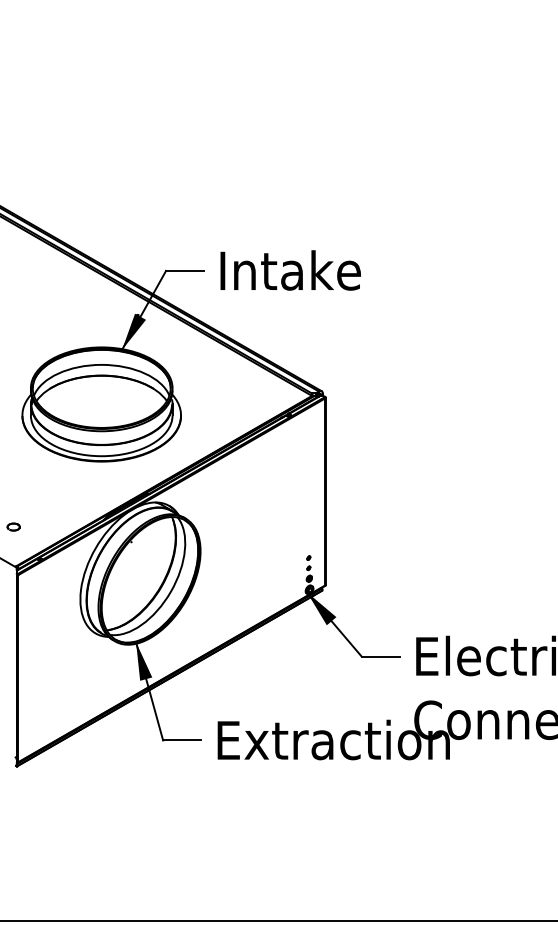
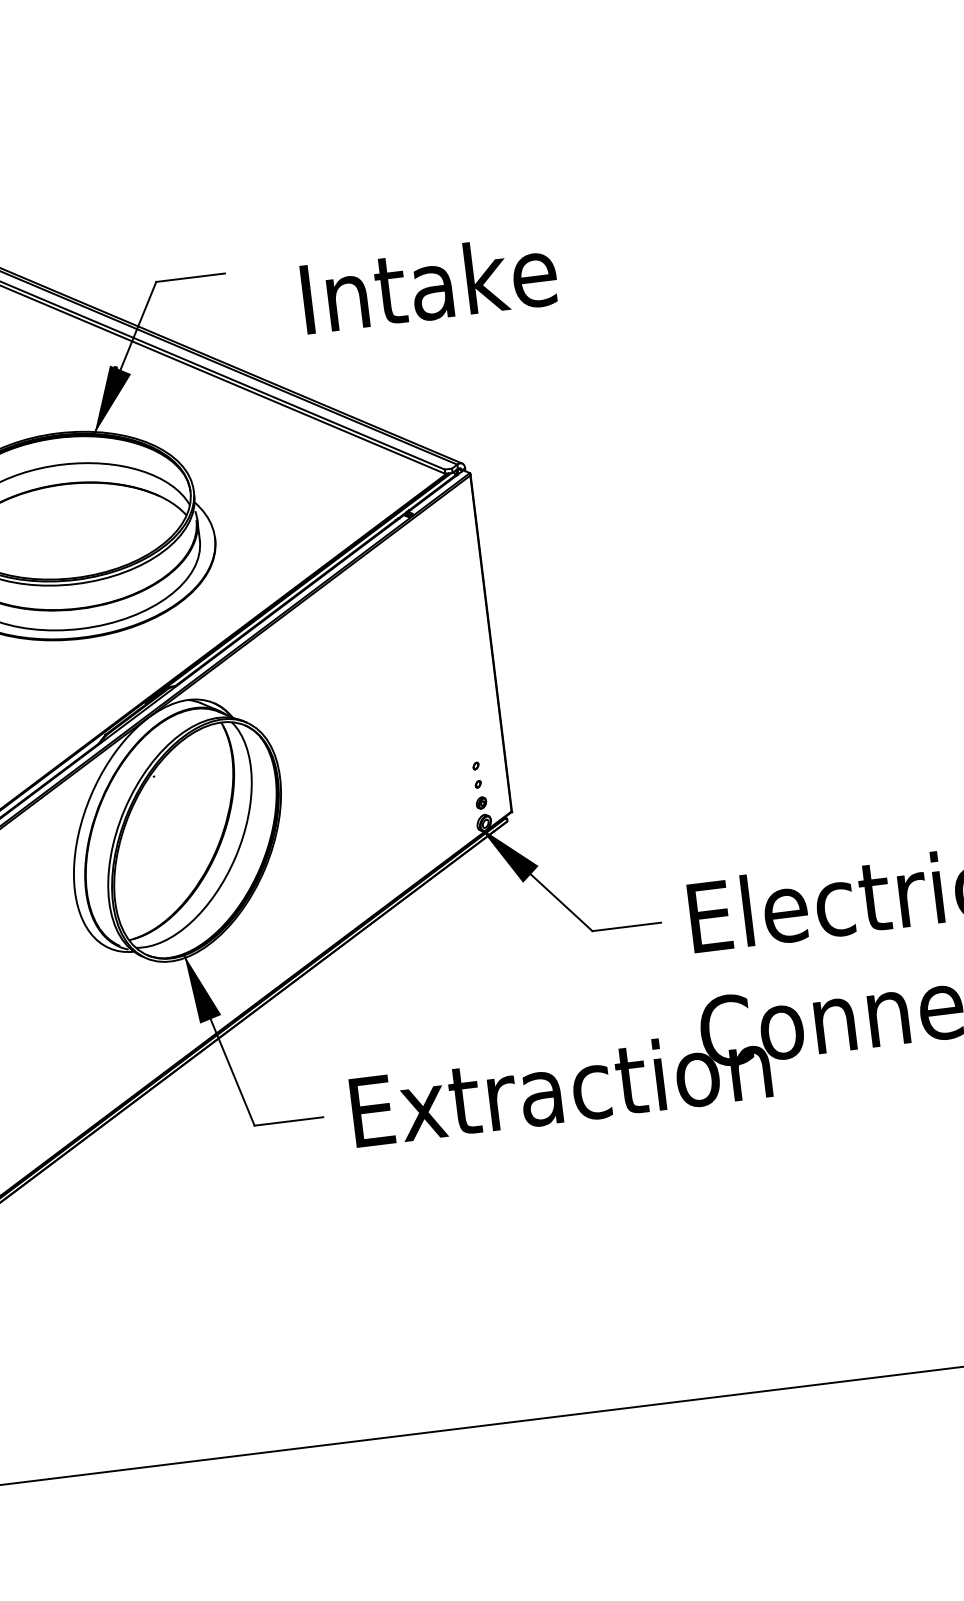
text: (290, 270) -> (428, 284), moved

